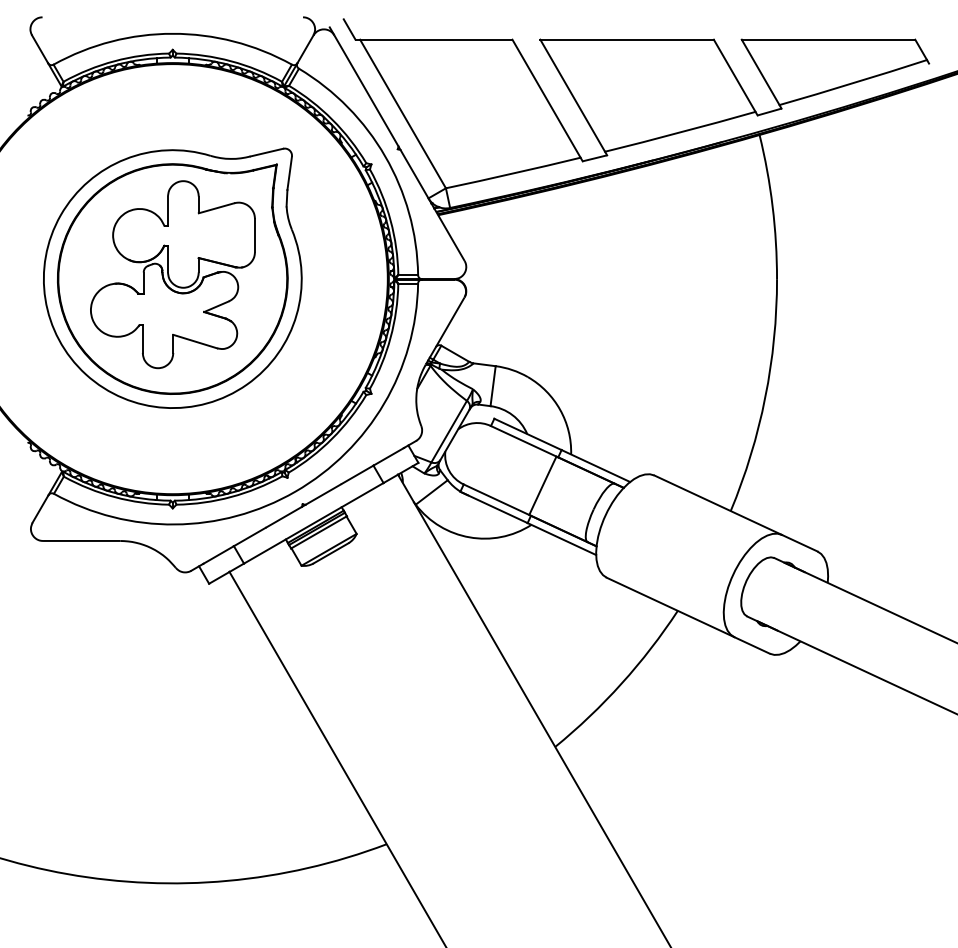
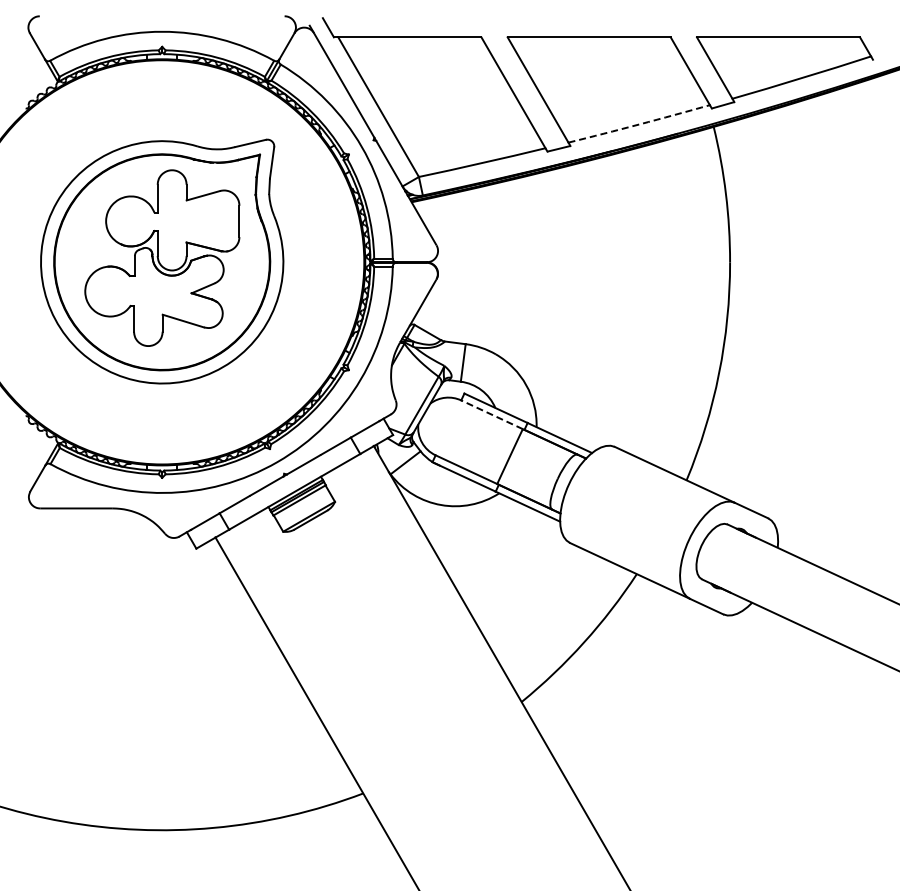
arc: (680, 132) -> (639, 124), solid -> dashed
line: (524, 441) -> (492, 414), solid -> dashed

